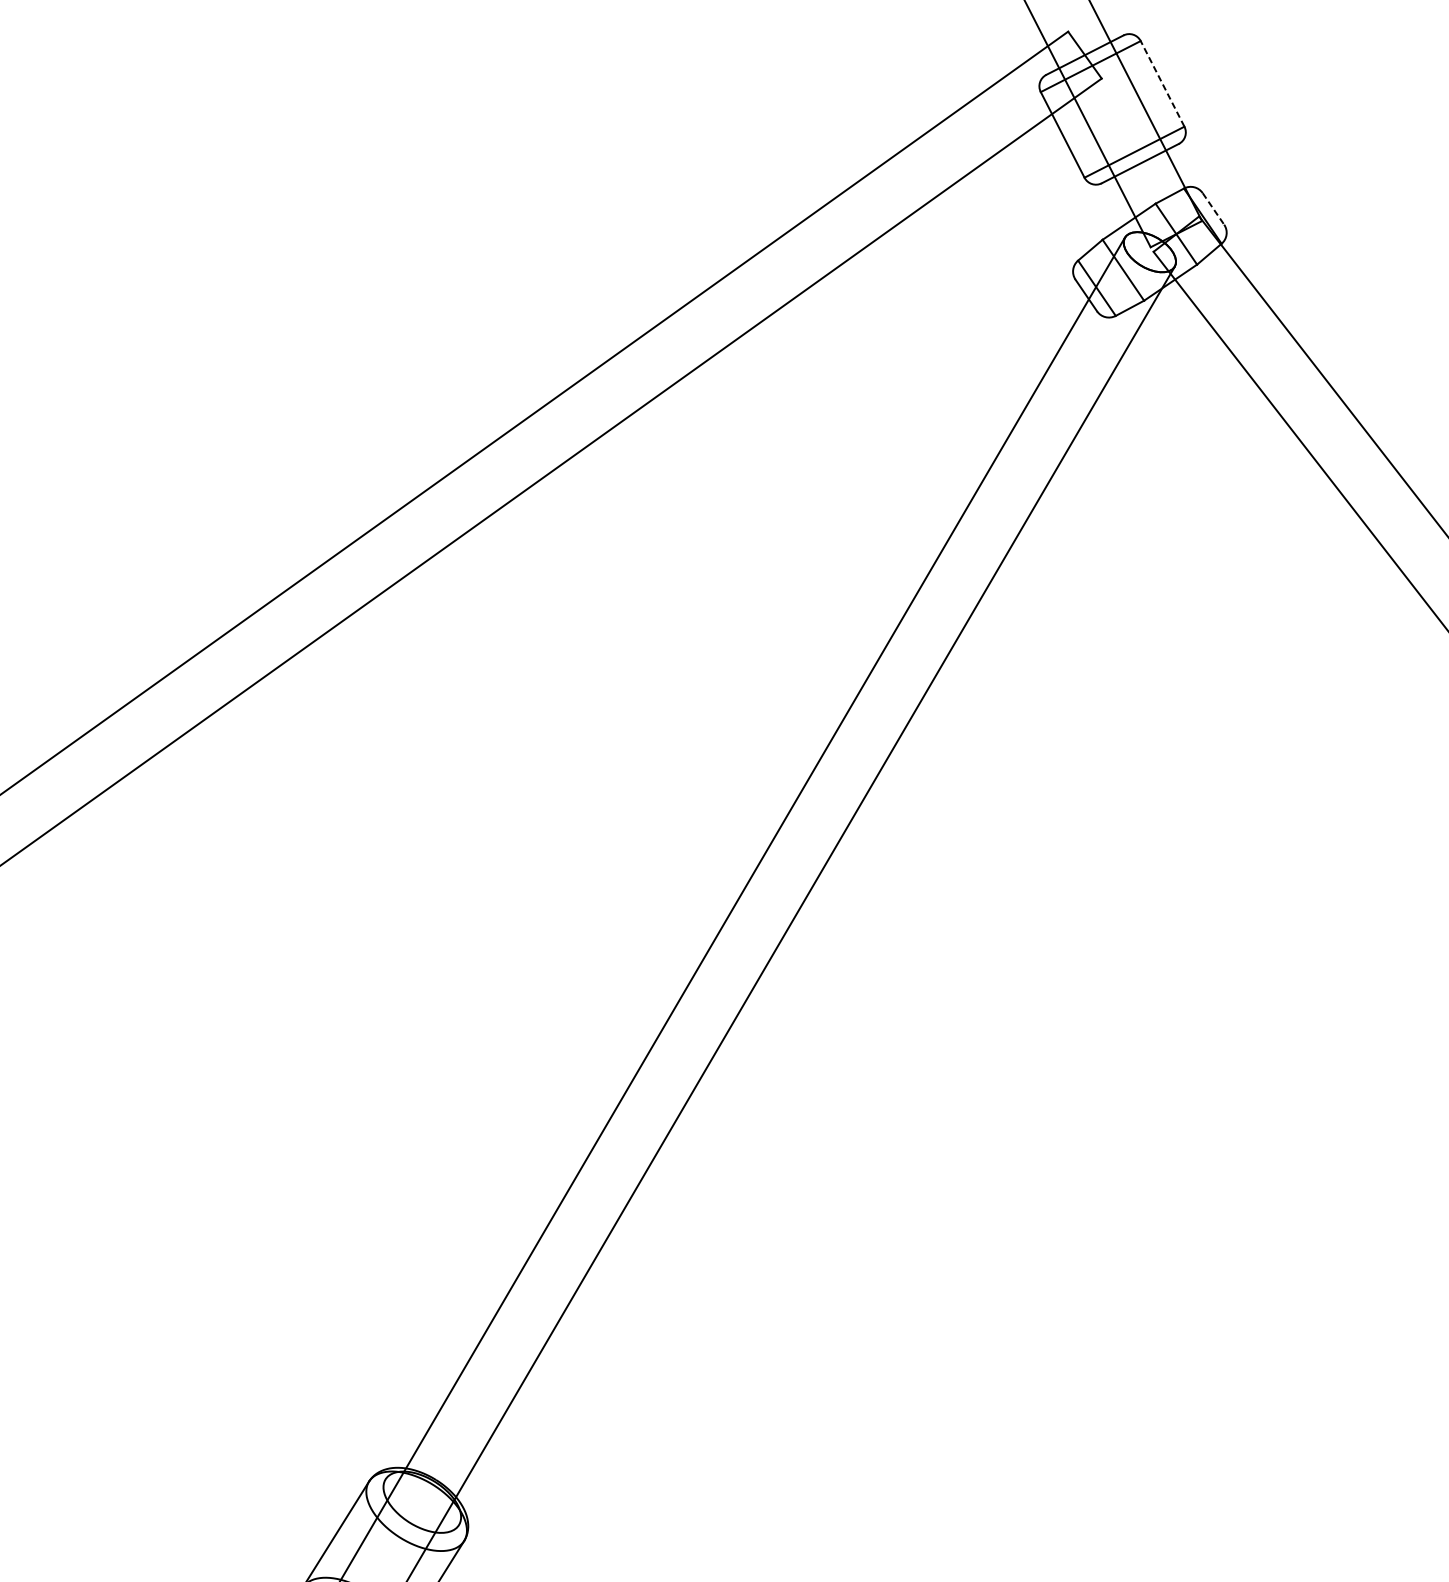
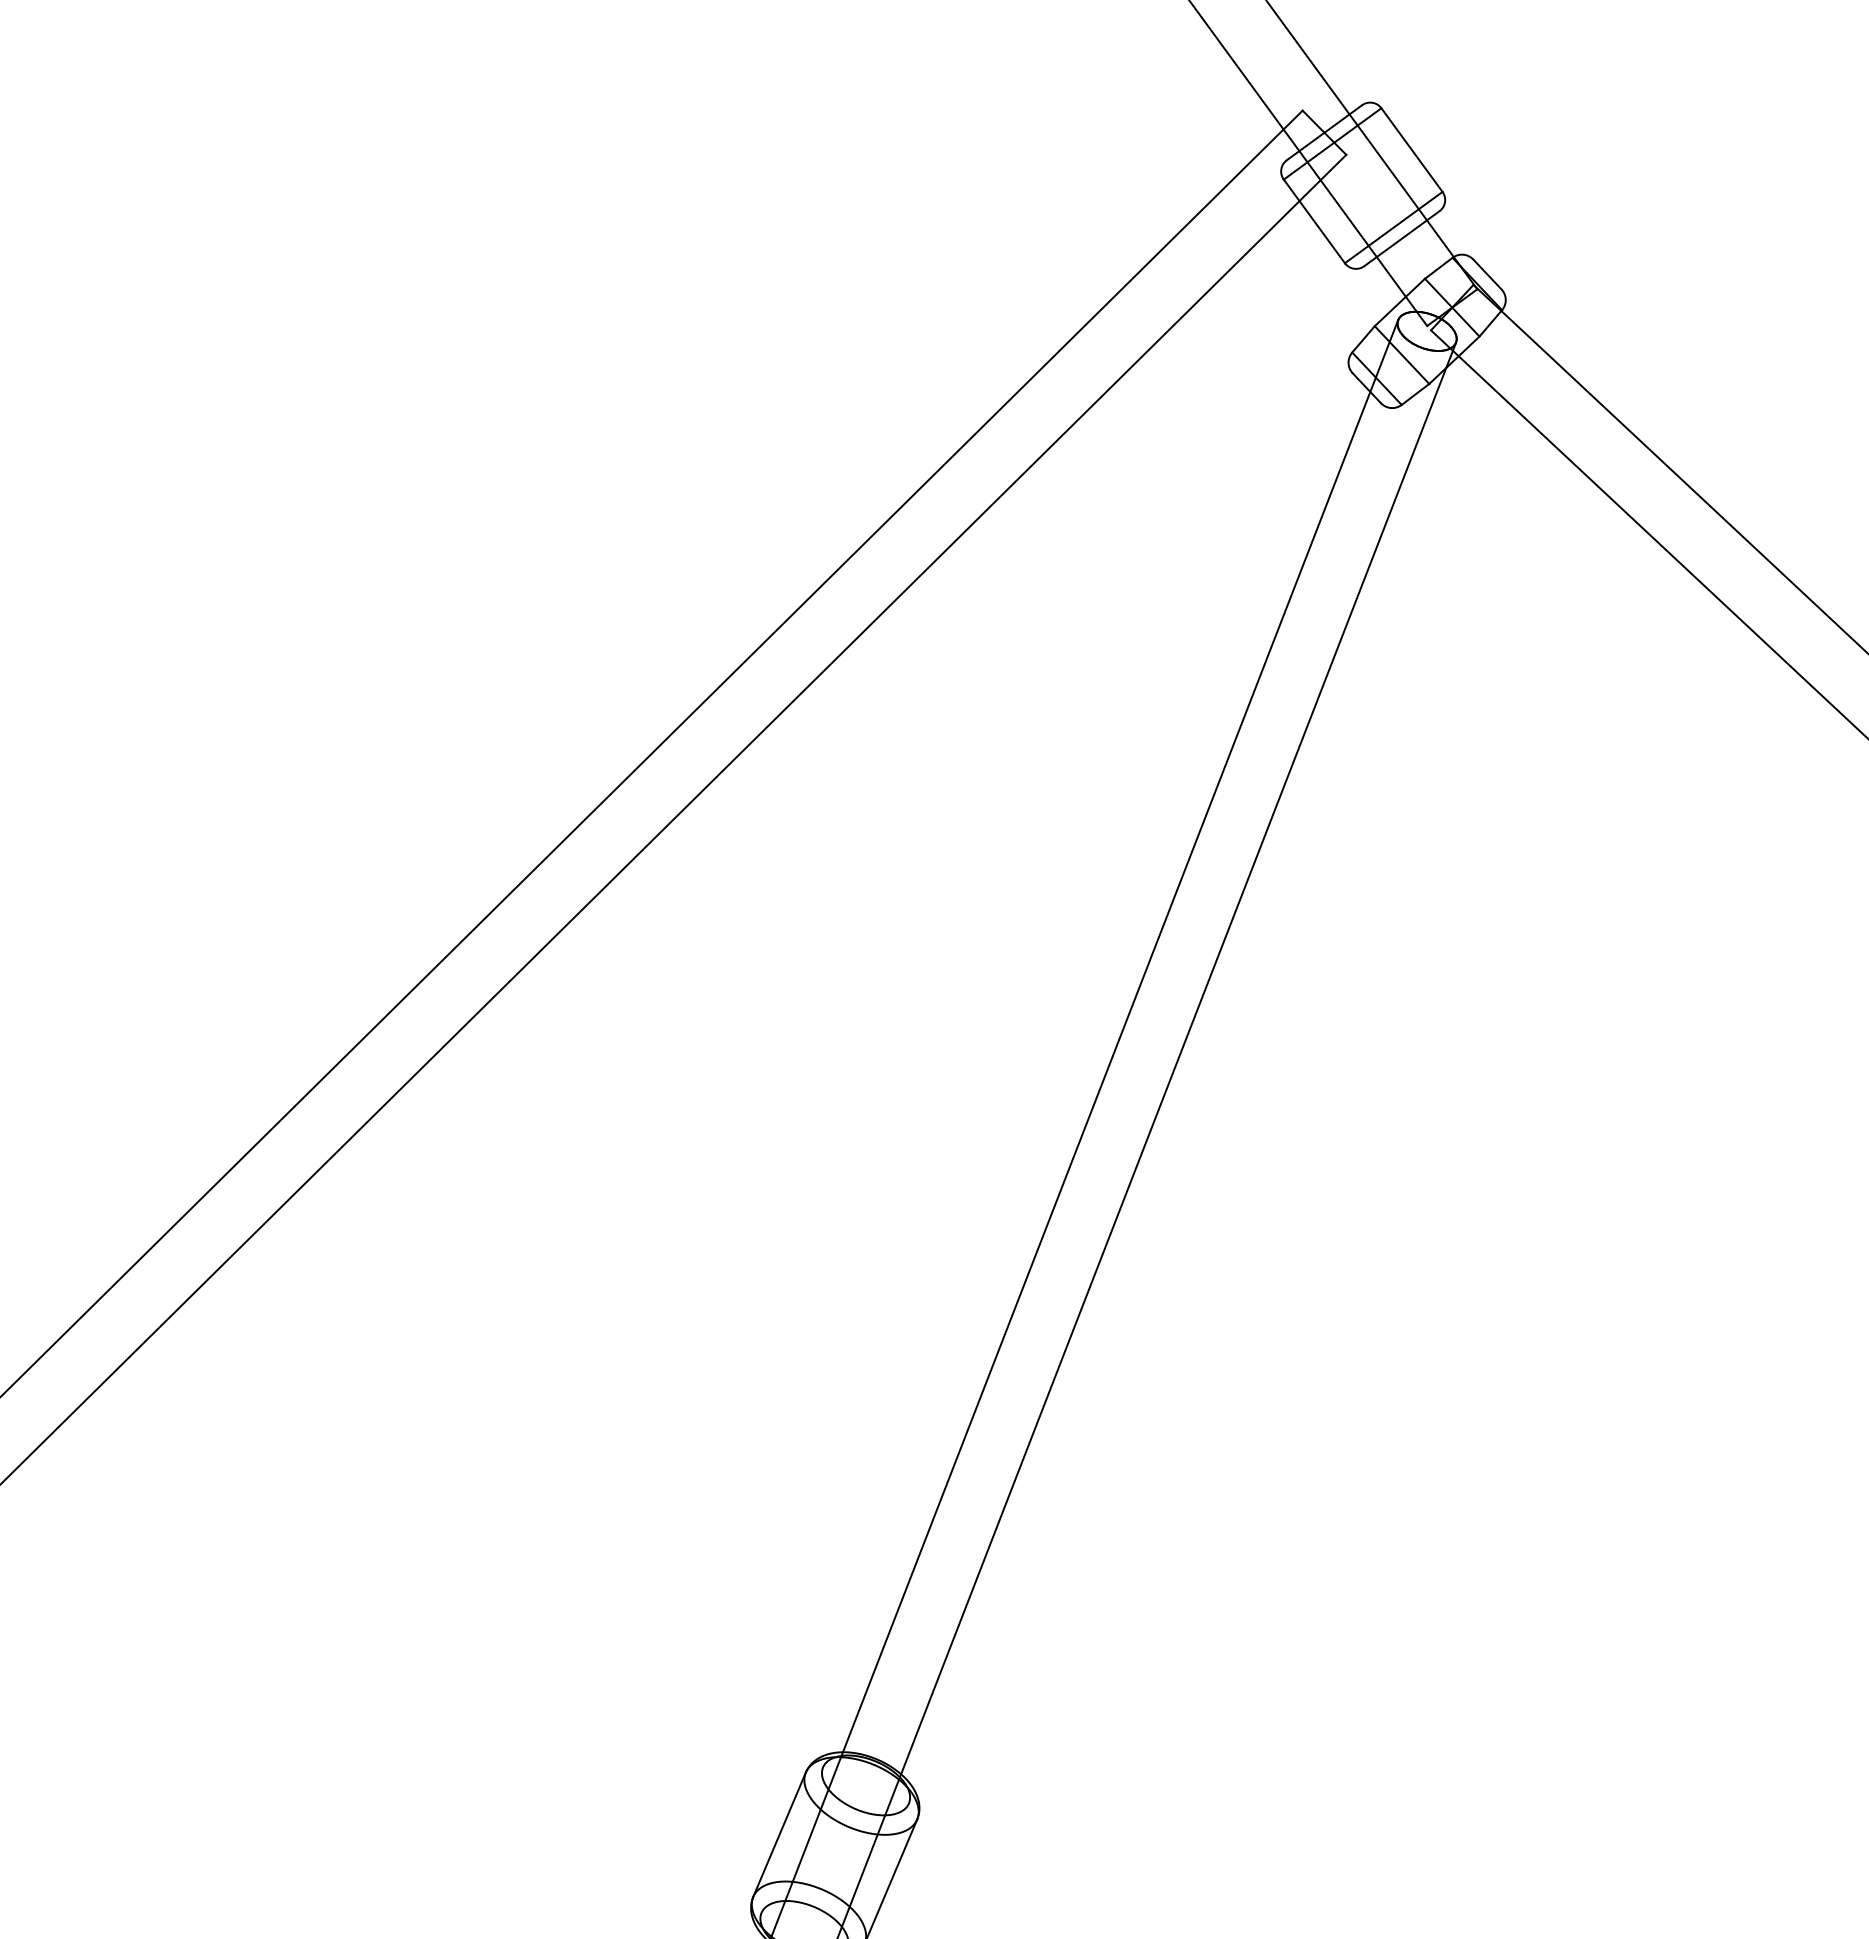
line: (1162, 84) -> (1411, 150), dashed -> solid
line: (1213, 208) -> (1487, 274), dashed -> solid

